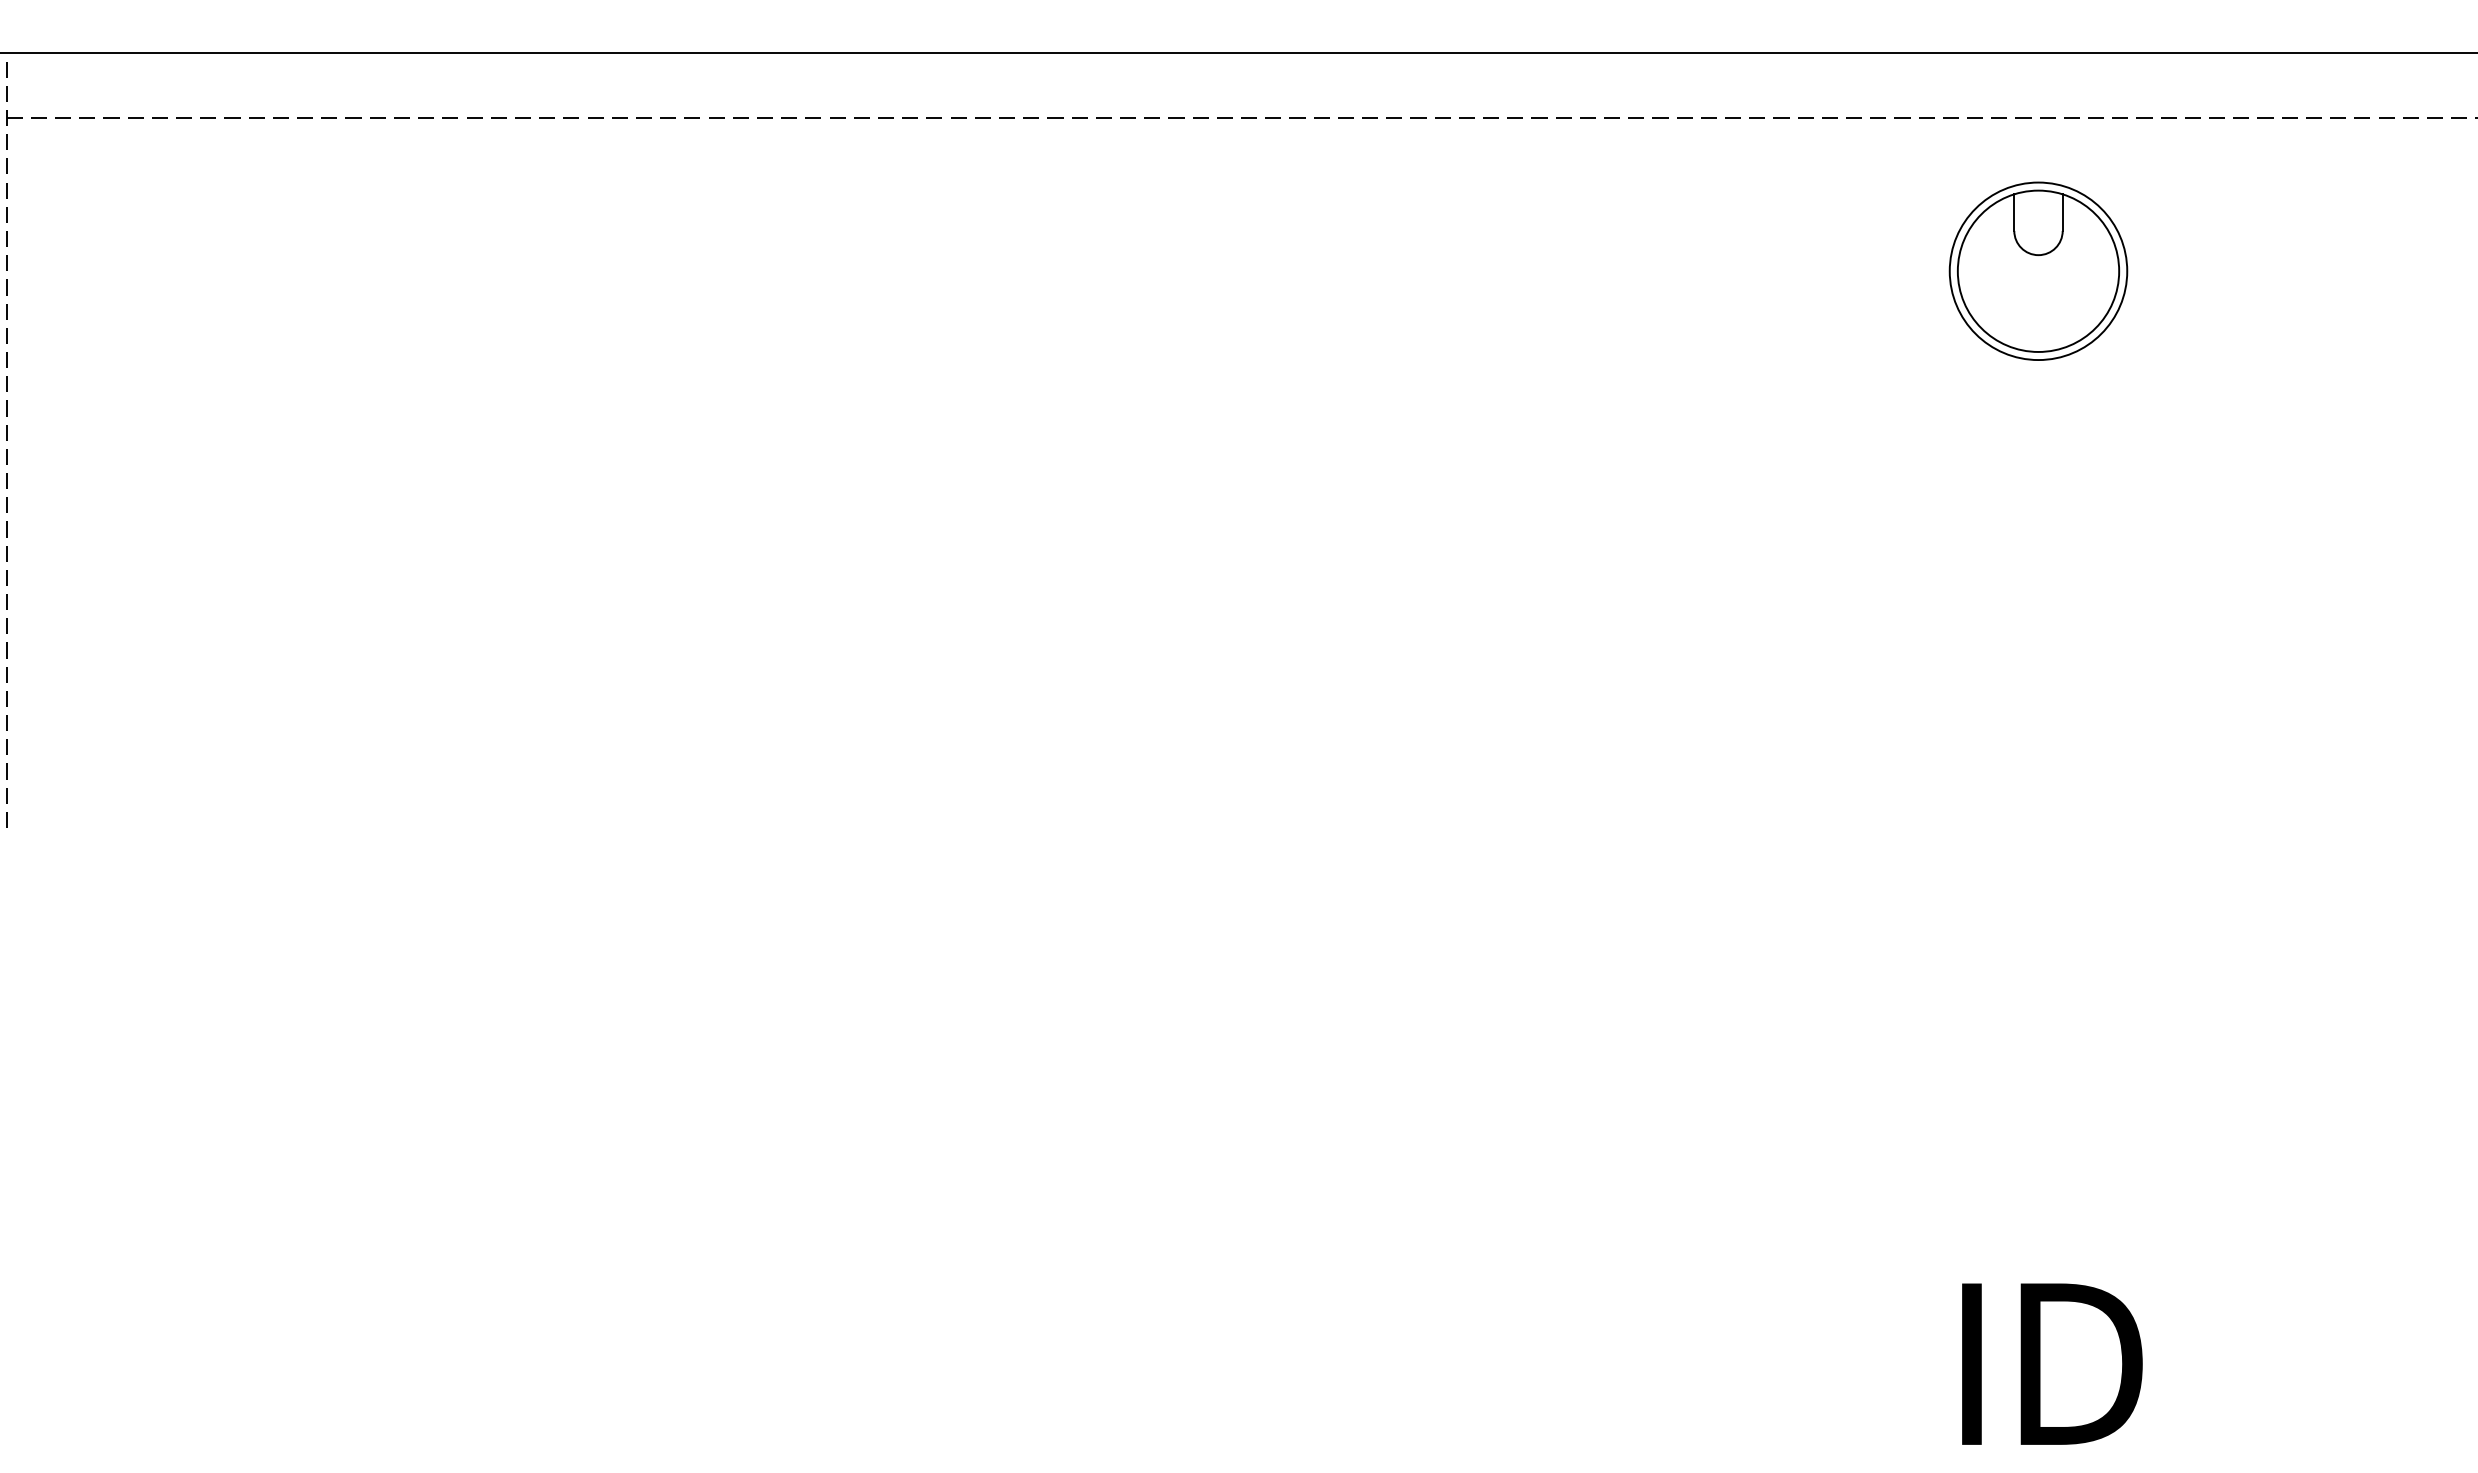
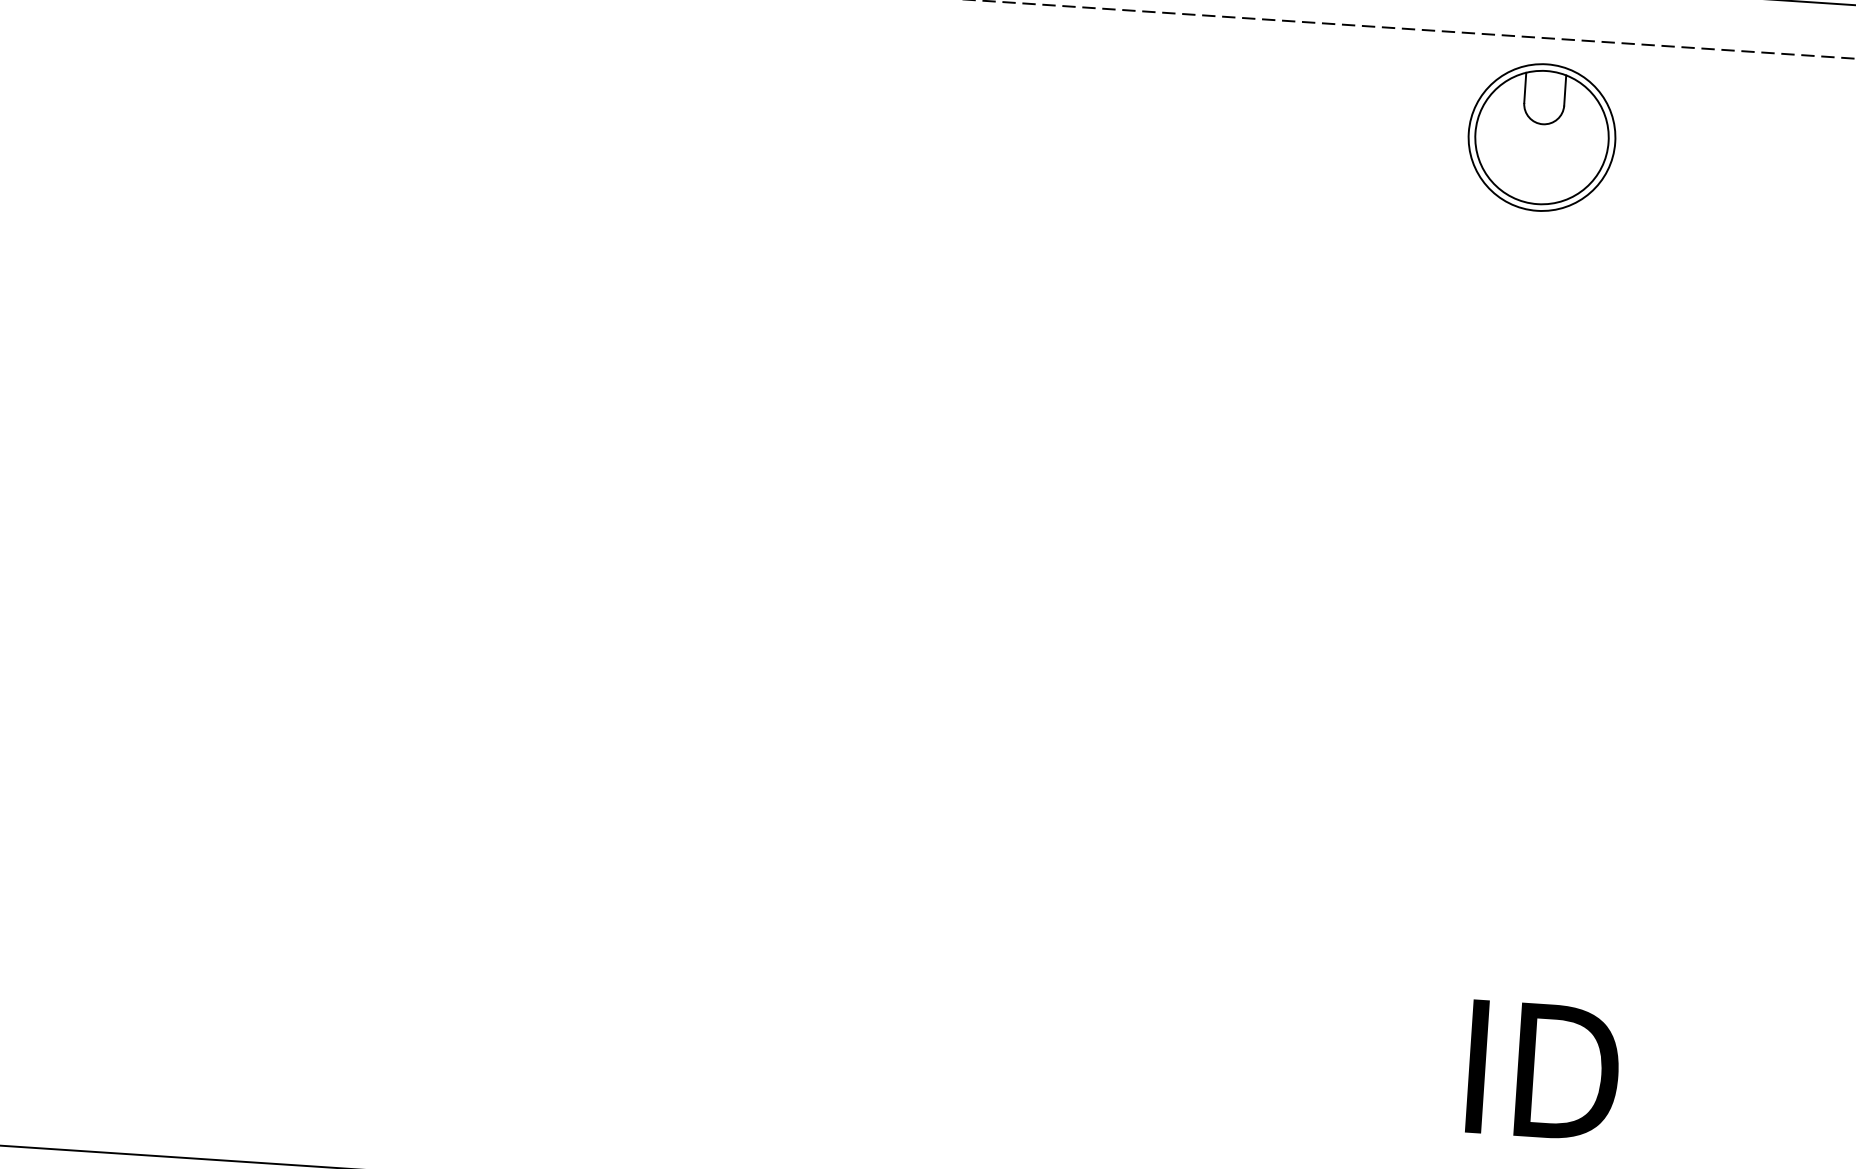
part: (2038, 270) -> (1542, 136), moved

